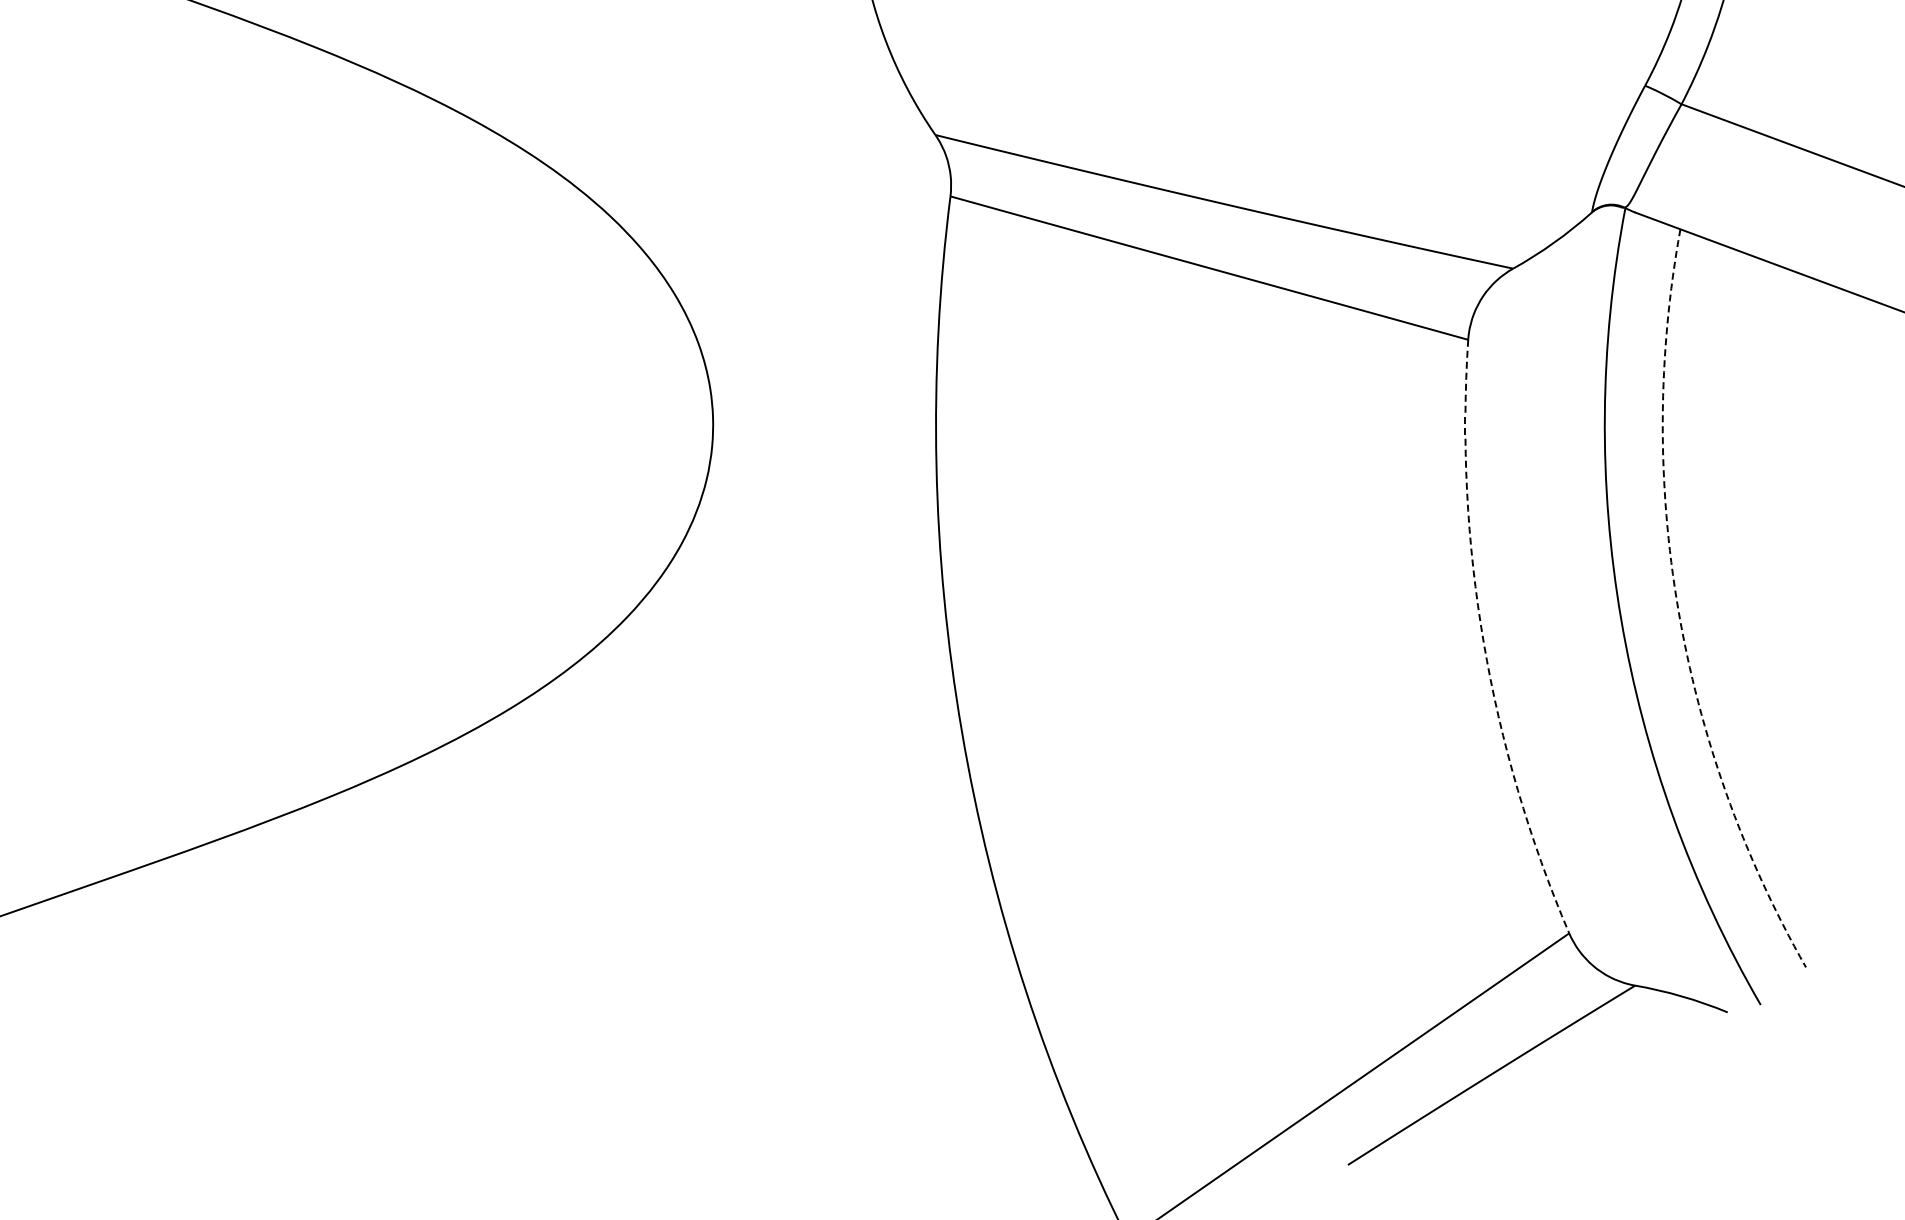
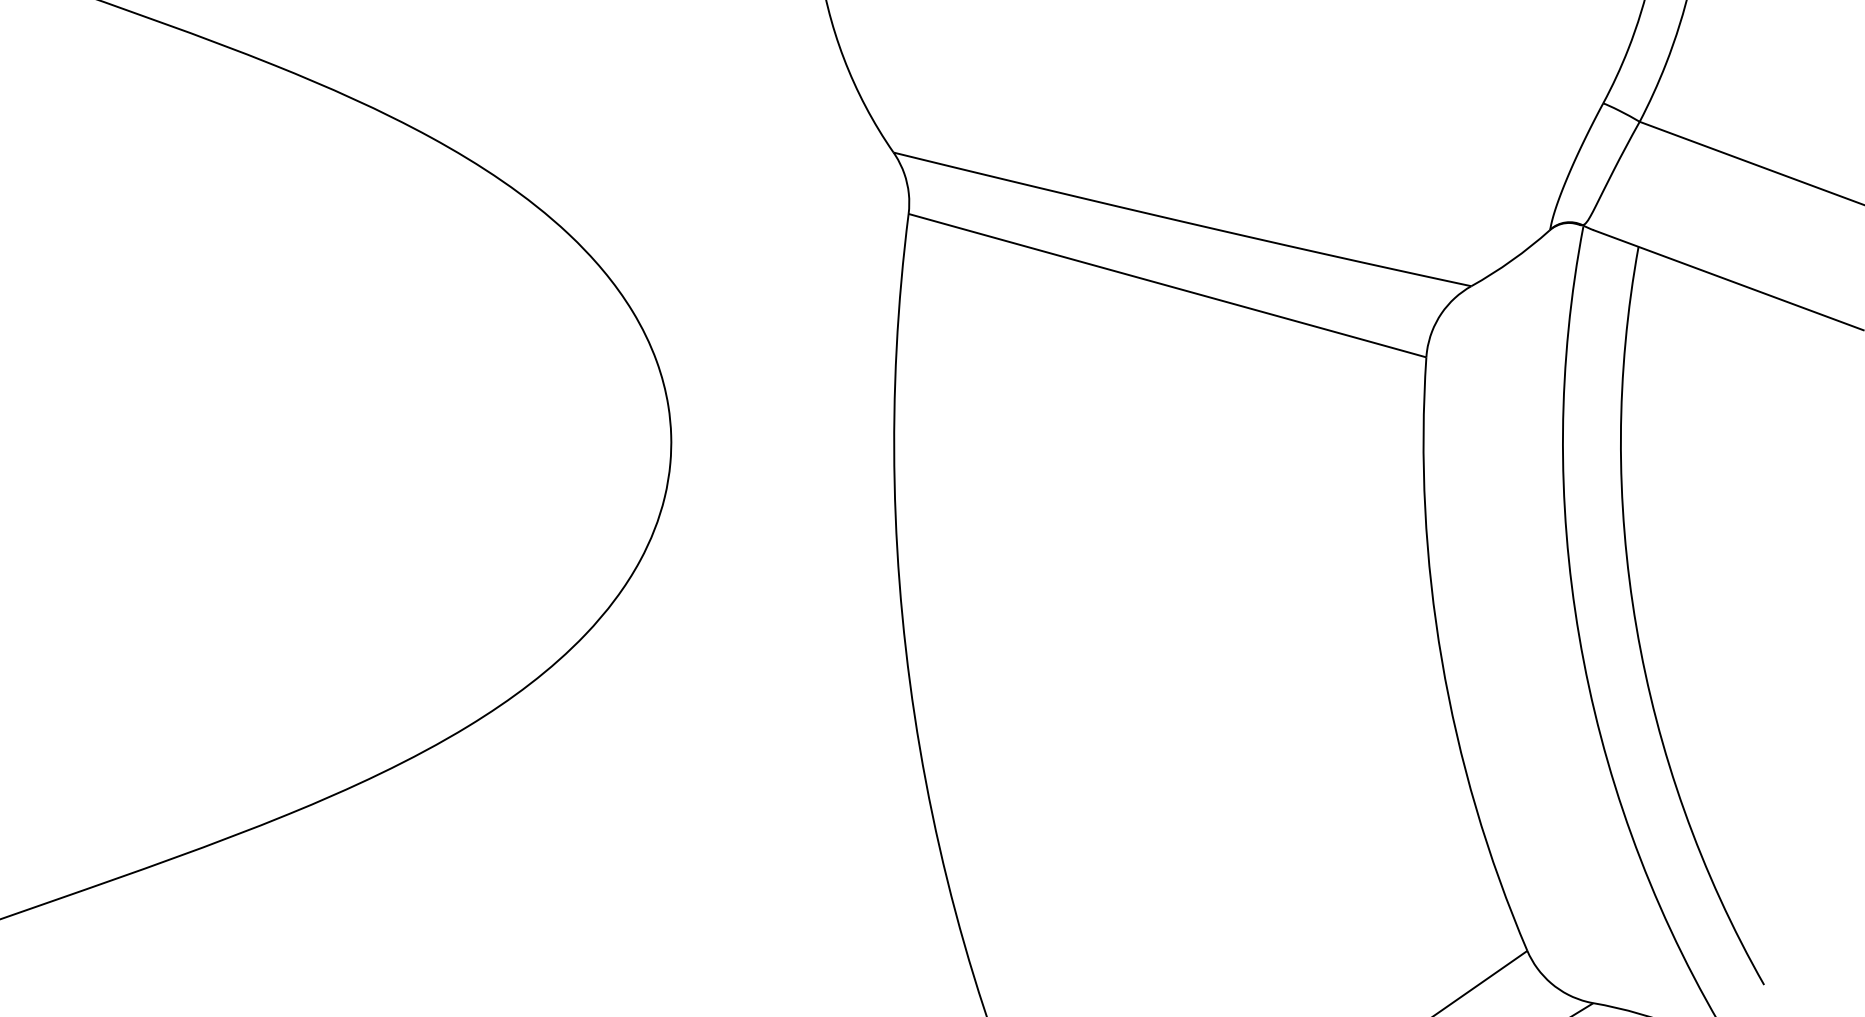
arc: (1678, 609) -> (1636, 627), dashed -> solid
arc: (1483, 642) -> (1441, 660), dashed -> solid

